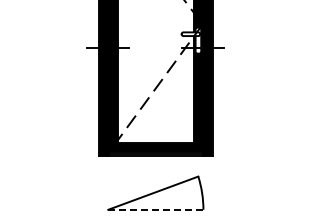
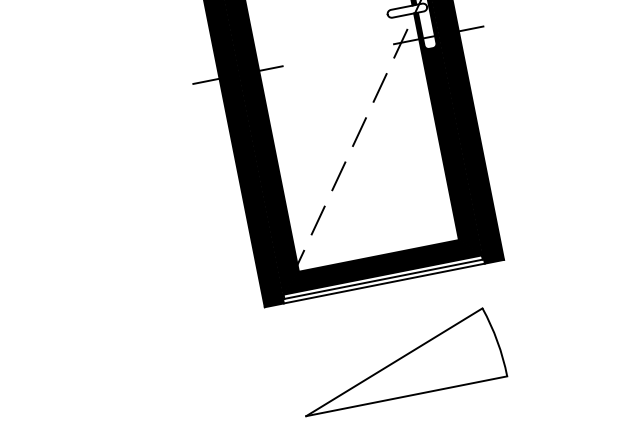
line: (155, 209) -> (405, 395), dashed -> solid

